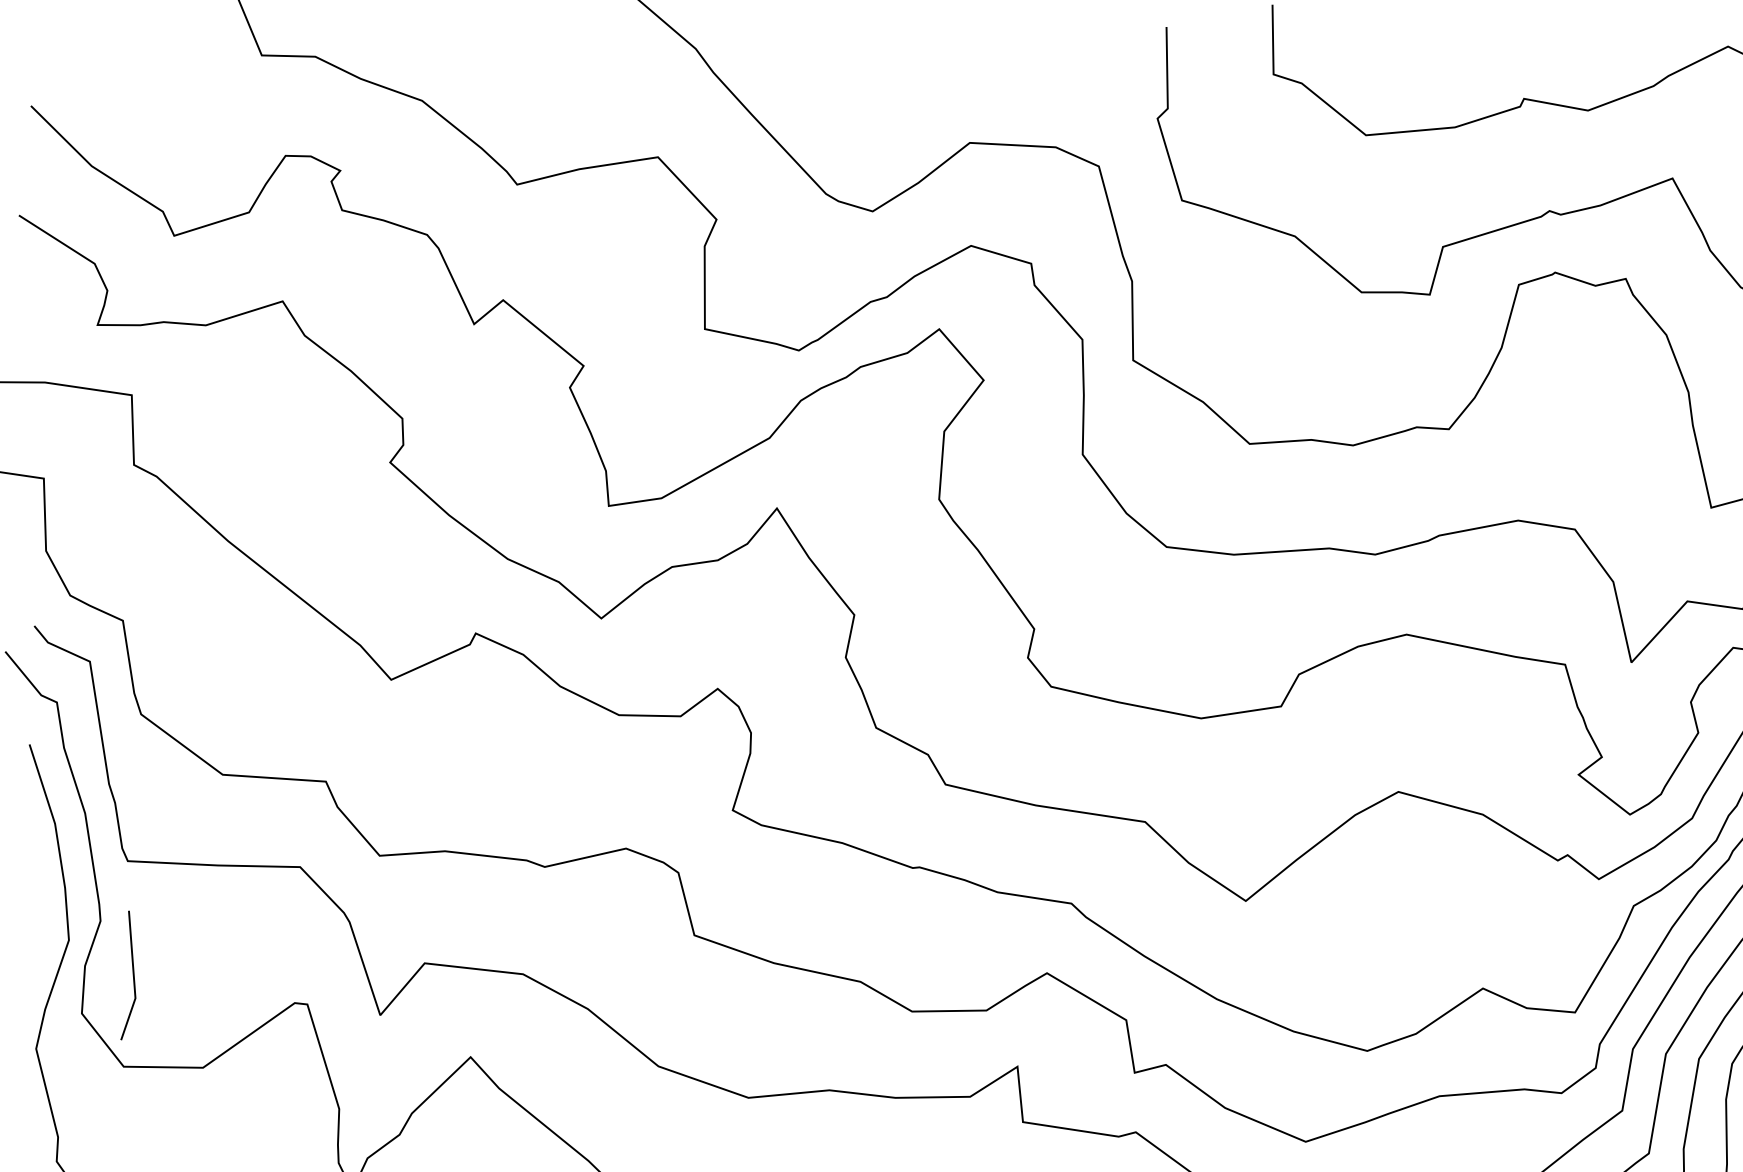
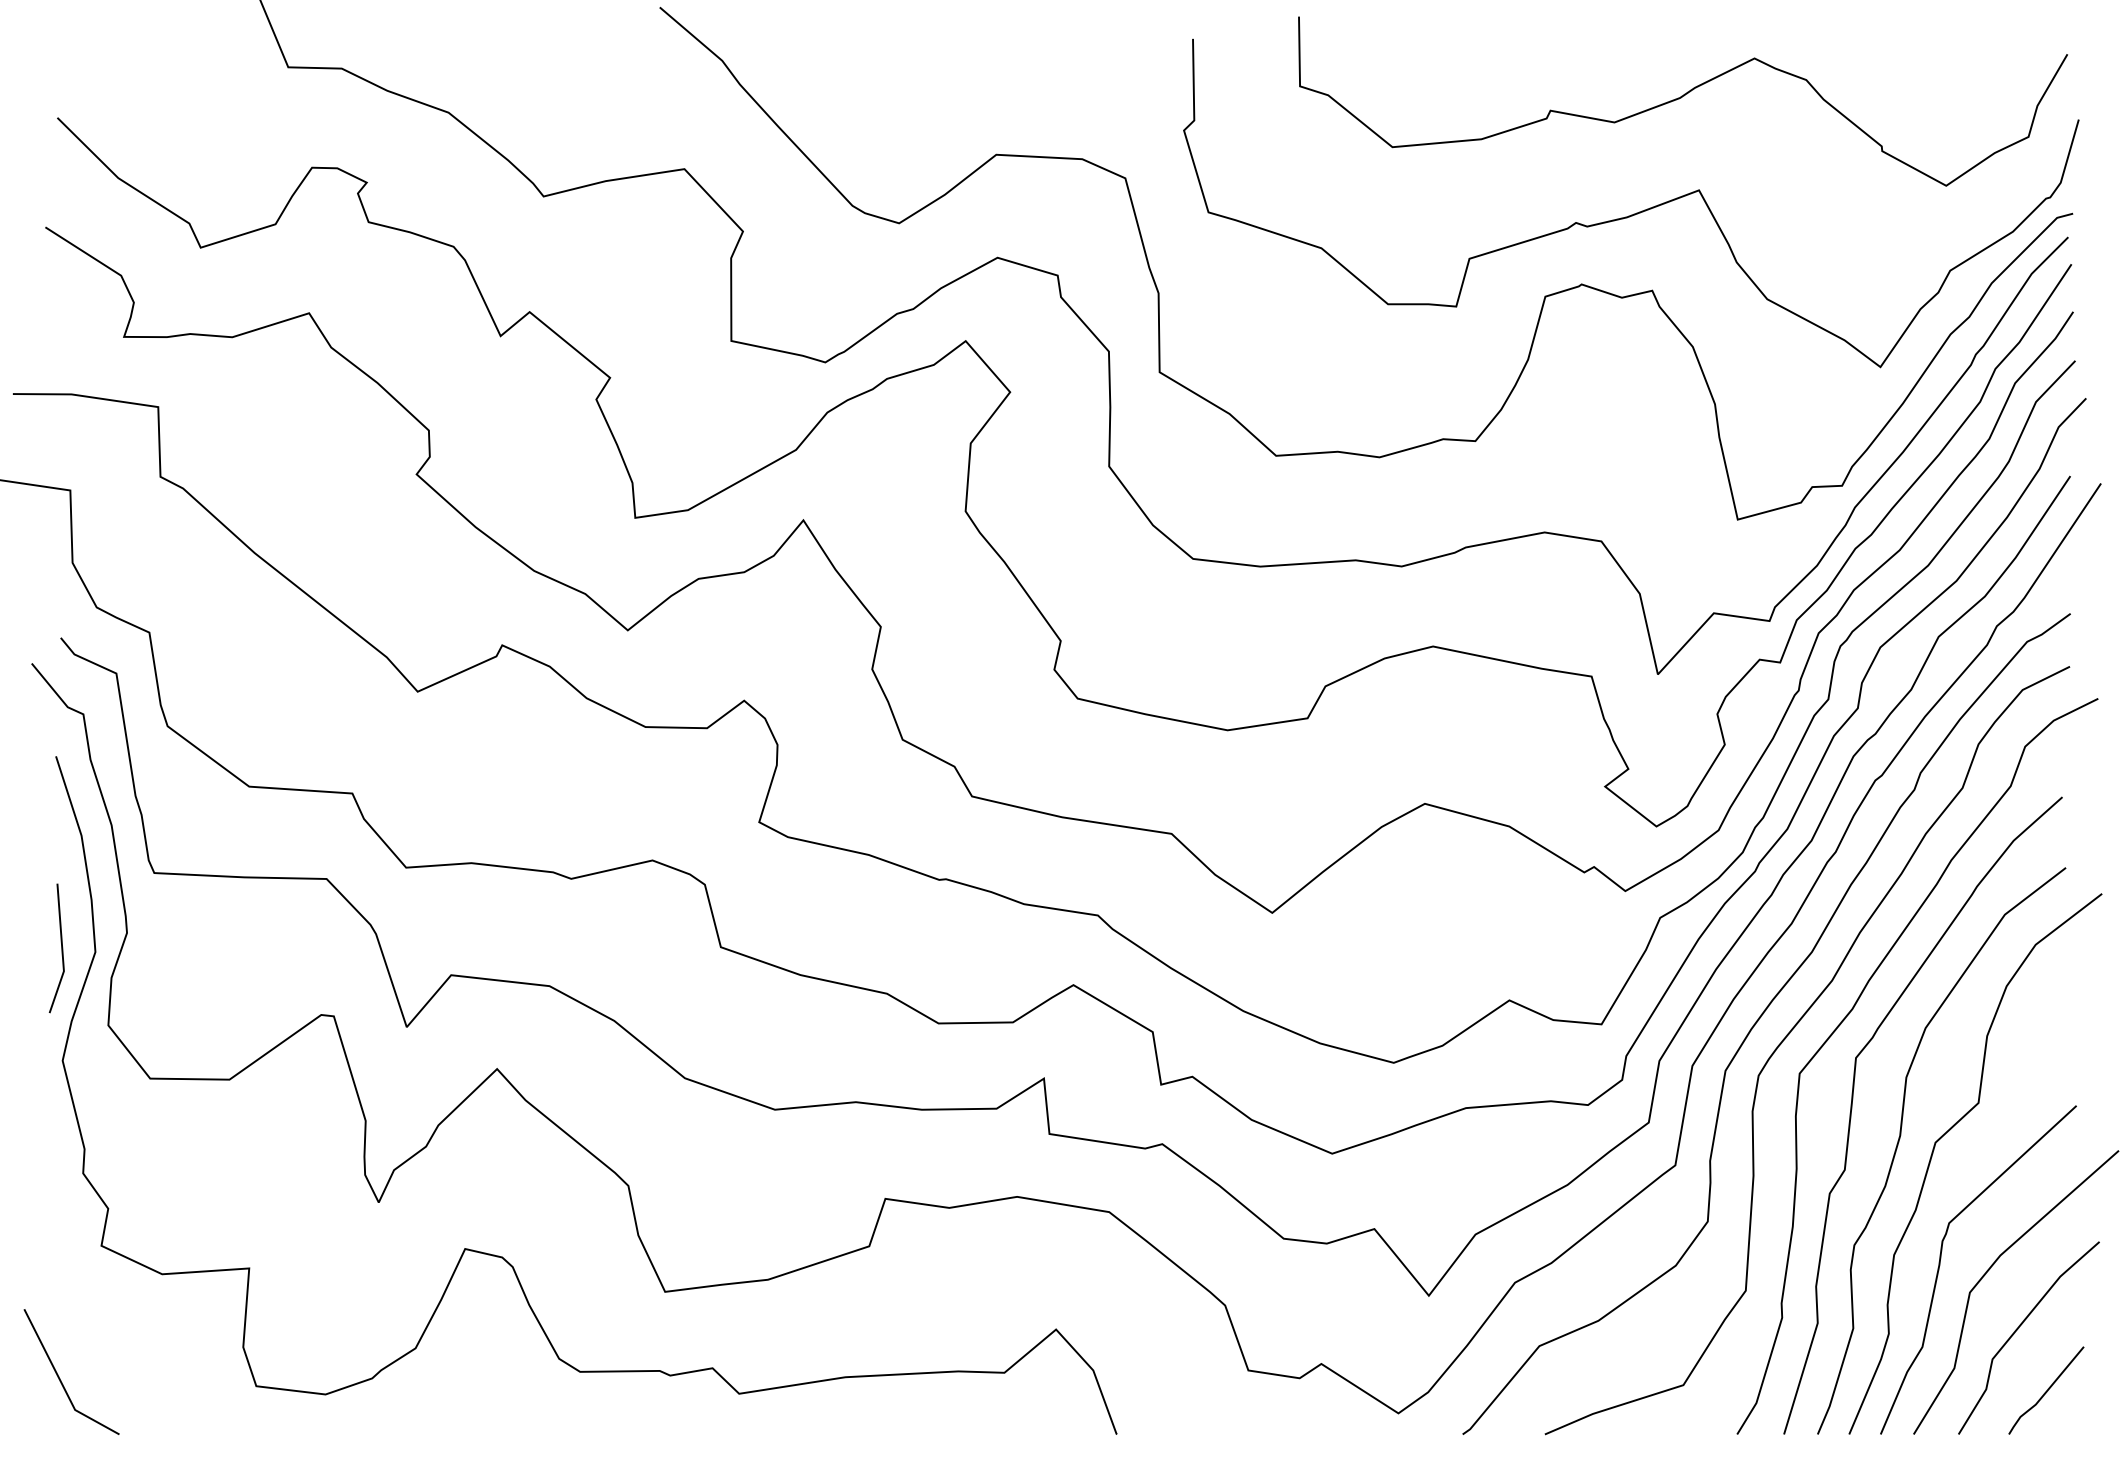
line: (133, 975) -> (61, 948), moved

